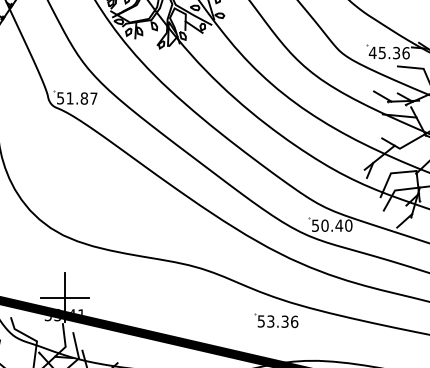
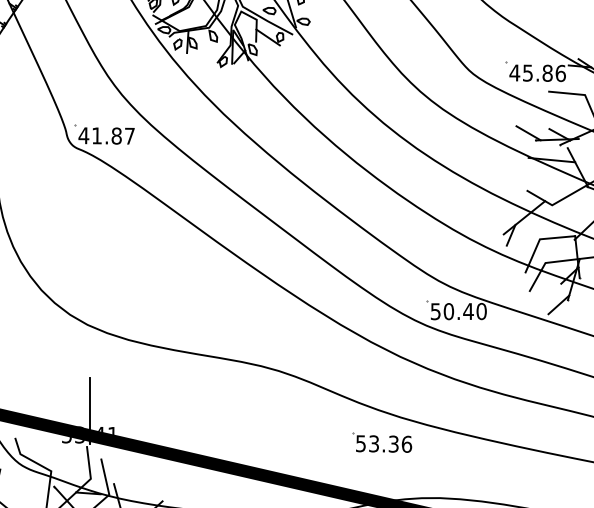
text: (396, 53) -> (547, 73), 45.36 -> 45.86
text: (60, 98) -> (83, 135), 51.87 -> 41.87
line: (65, 297) -> (90, 410), removed

